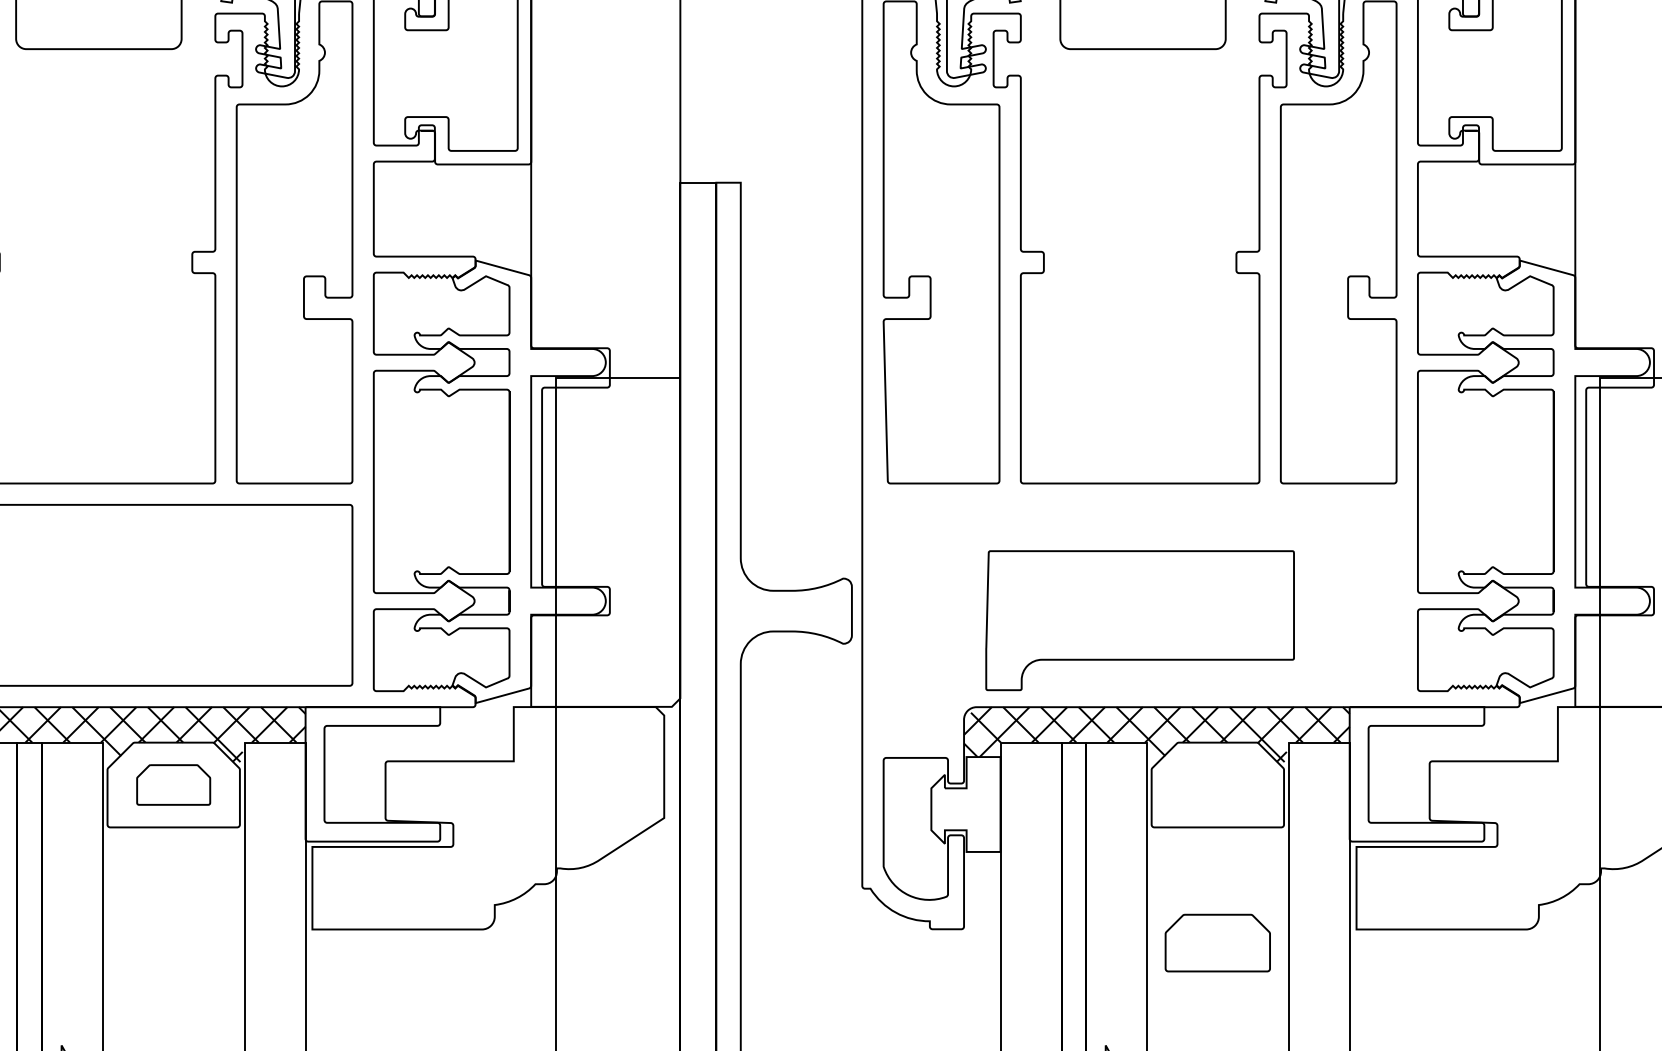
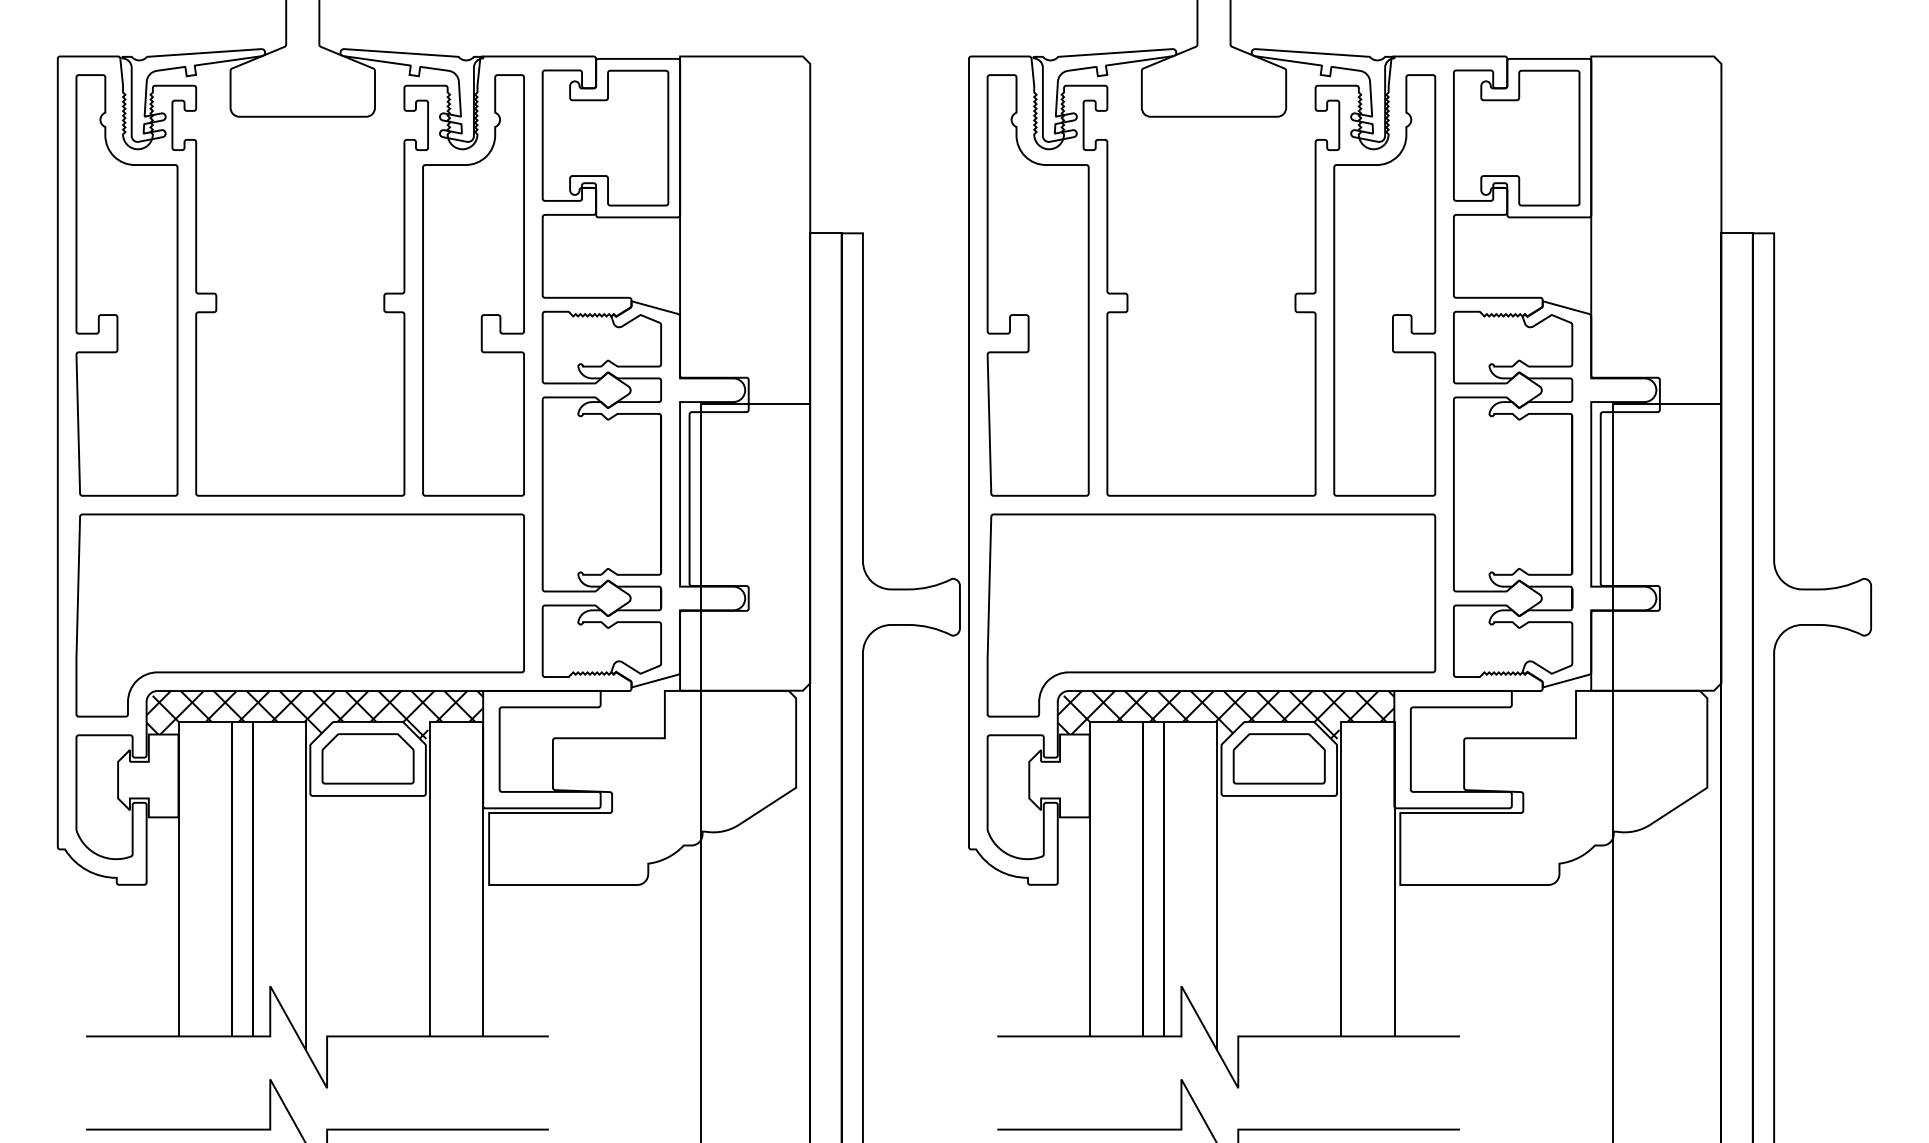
part: (1140, 620) -> (1211, 615), size x1.67
part: (173, 784) -> (367, 758), size x1.43
part: (1216, 942) -> (1278, 758), moved

